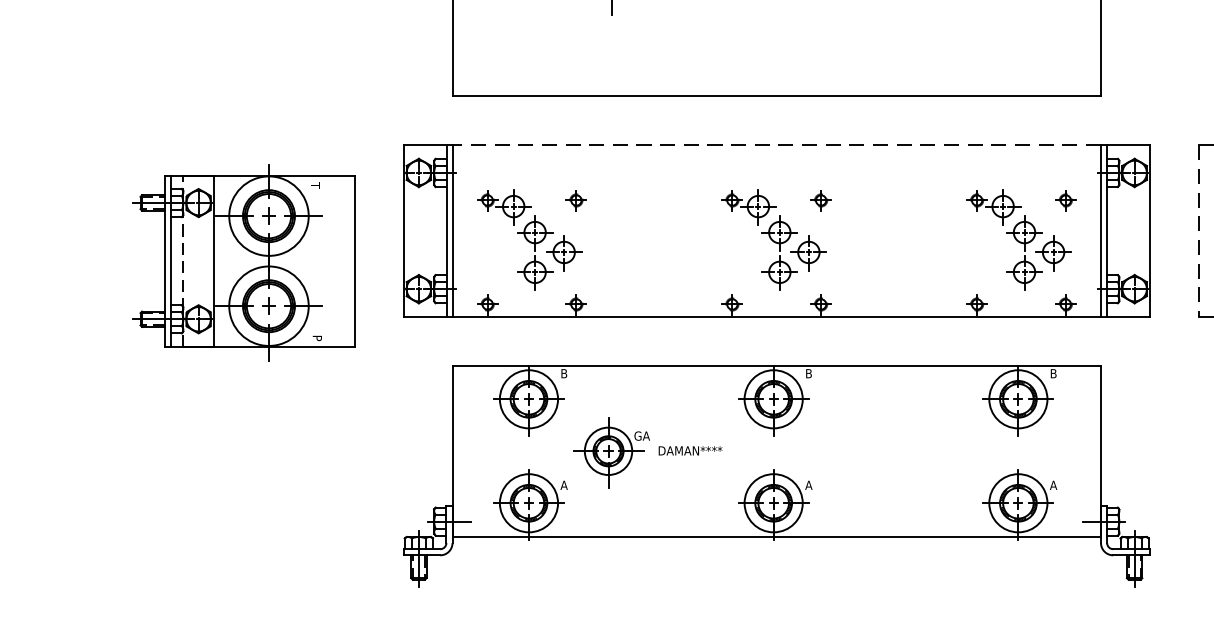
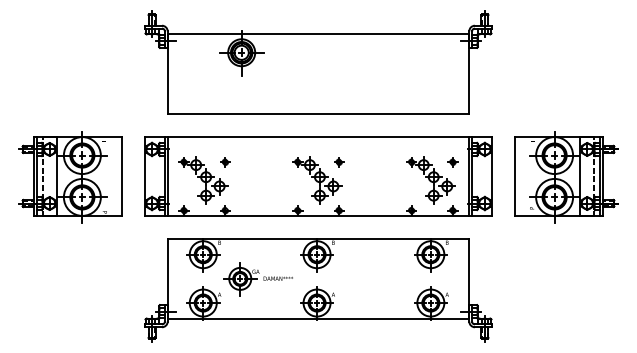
line: (776, 145) -> (318, 136), dashed -> solid
line: (1198, 231) -> (514, 176), dashed -> solid
part: (243, 263) -> (70, 177), moved

